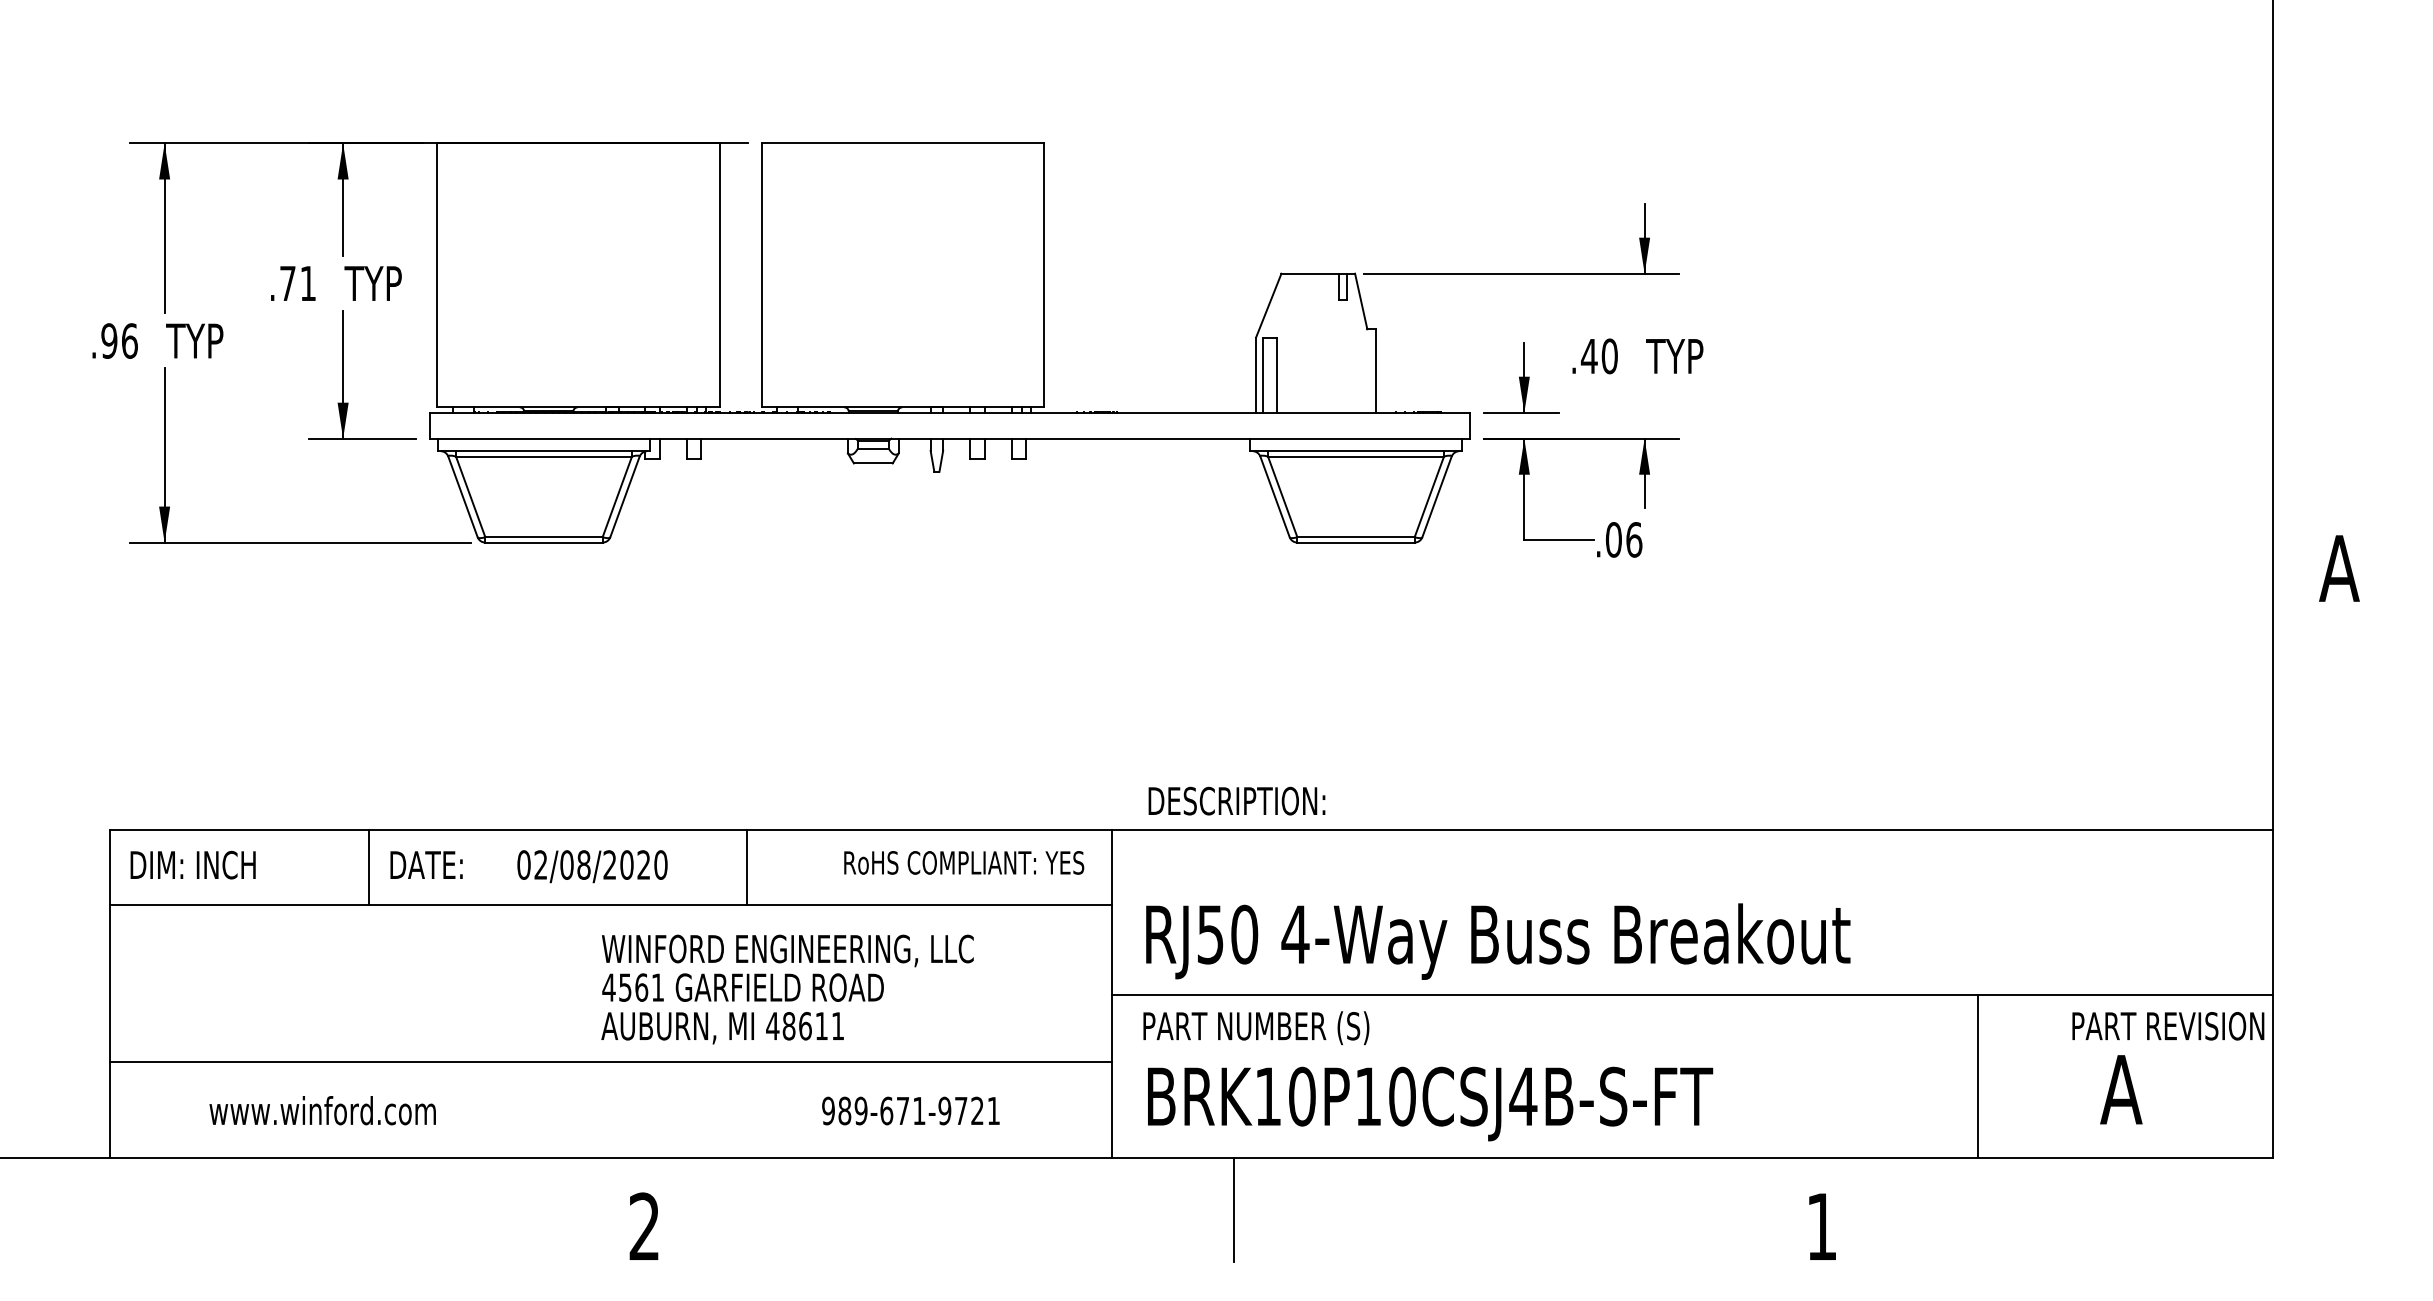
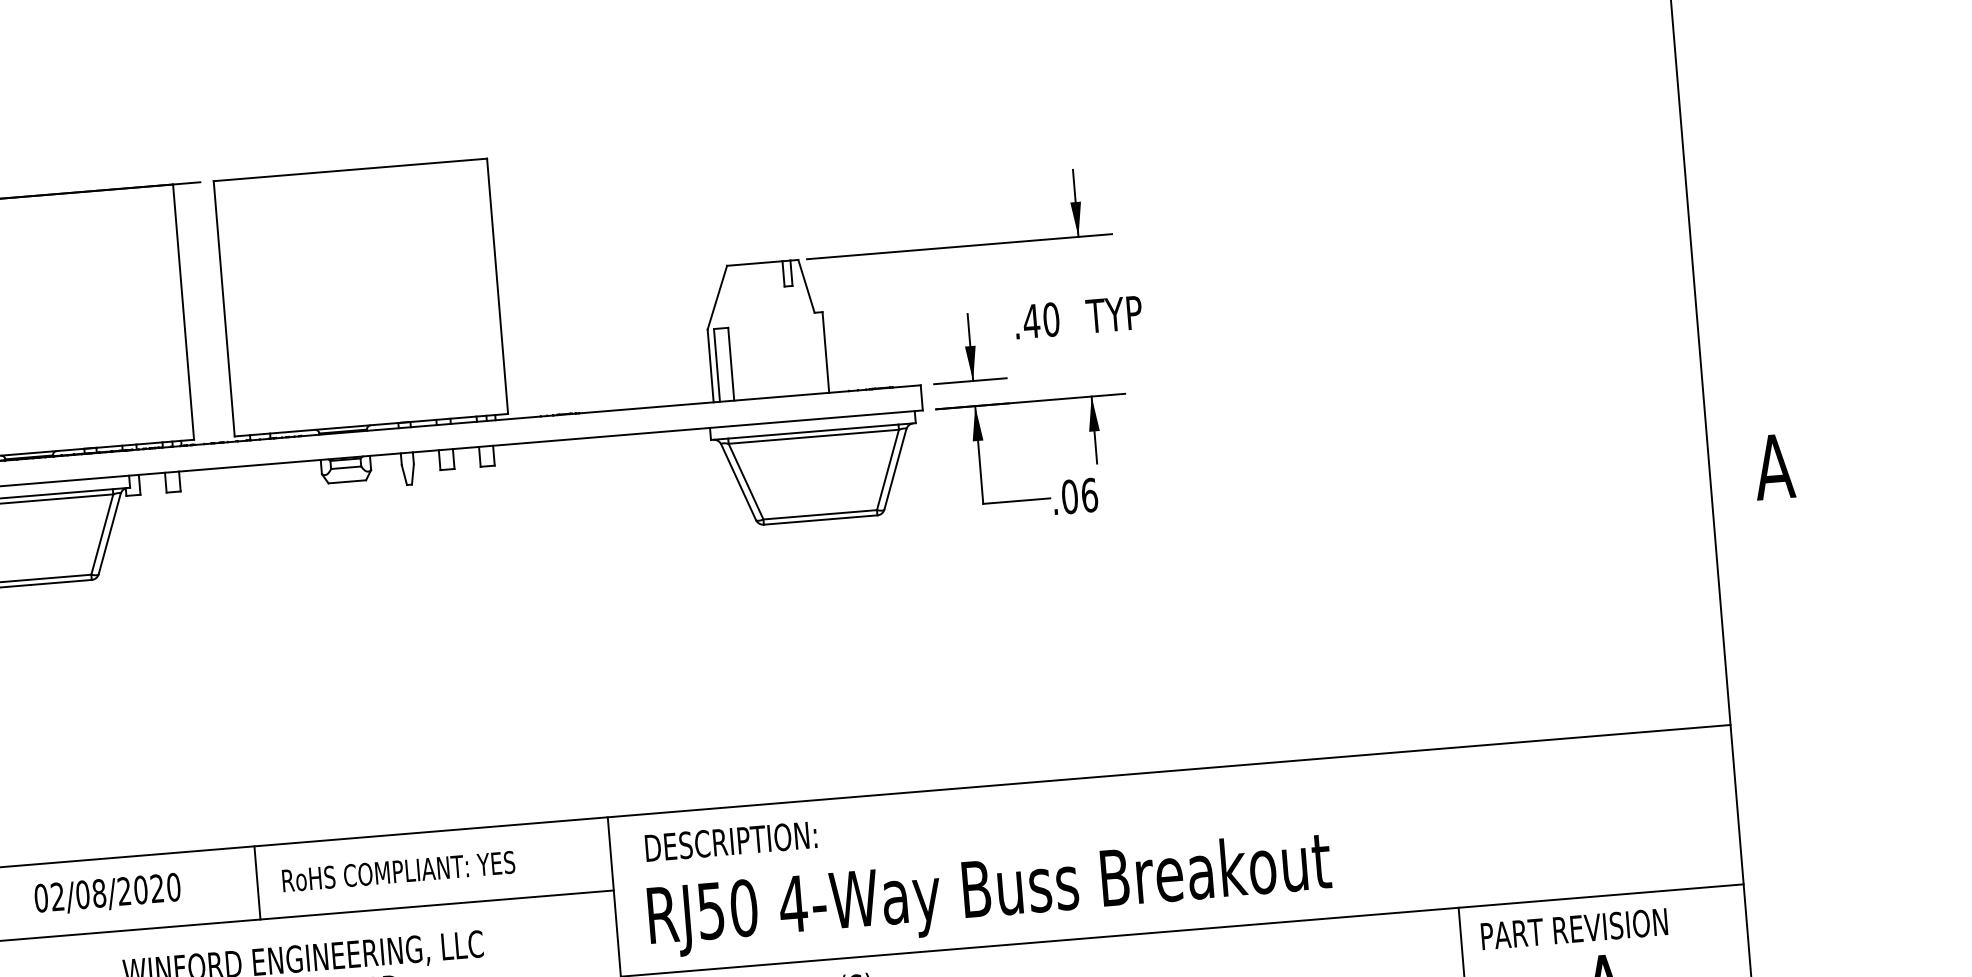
text: (1236, 800) -> (730, 840), moved
text: (964, 862) -> (398, 871), moved
text: (2168, 1026) -> (1574, 929), moved

